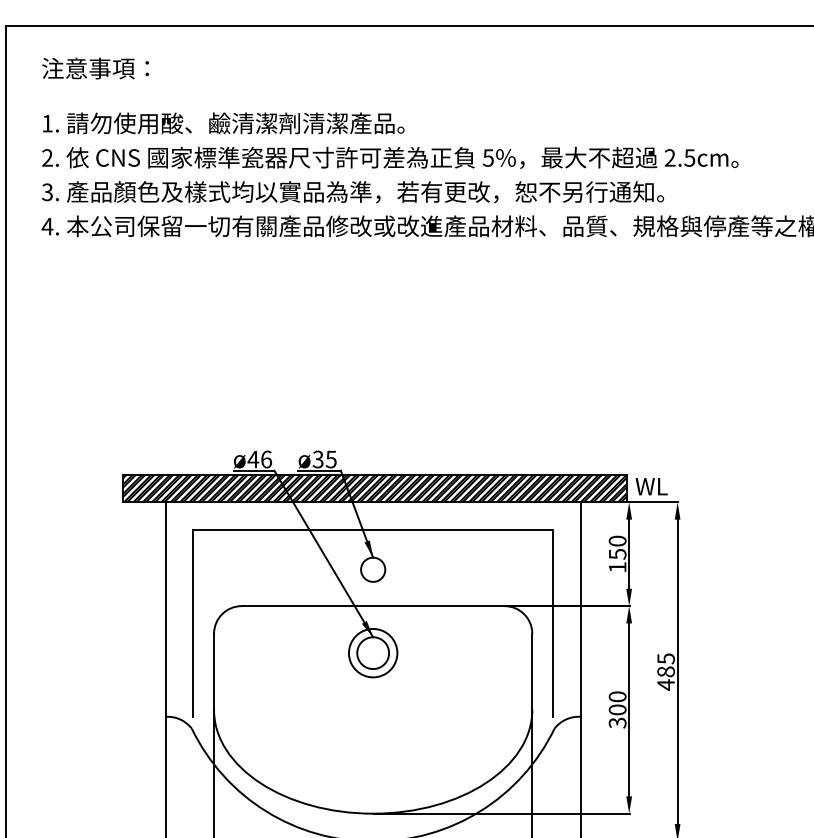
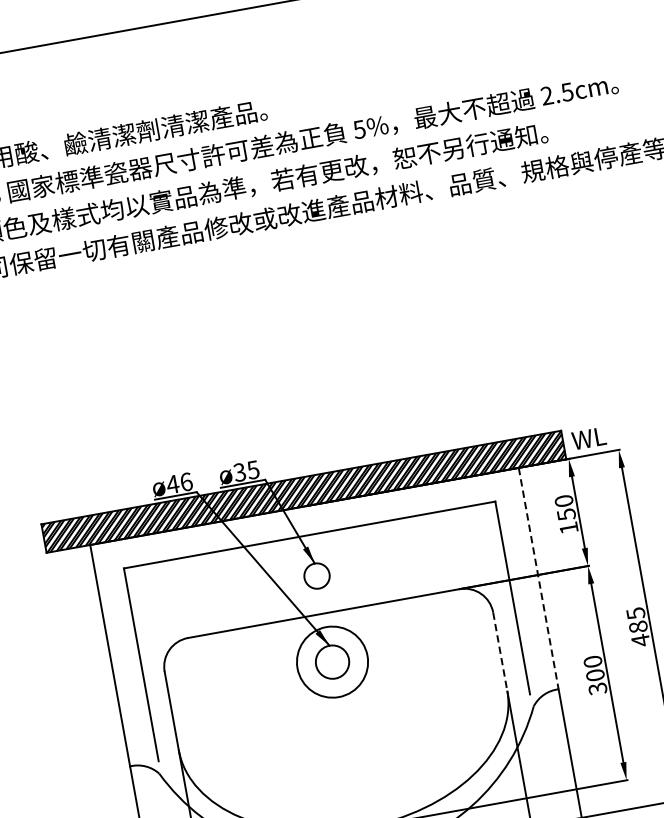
line: (580, 610) -> (538, 579), solid -> dashed
circle: (372, 652) -> (331, 661), size x1.4
line: (532, 672) -> (500, 652), solid -> dashed

